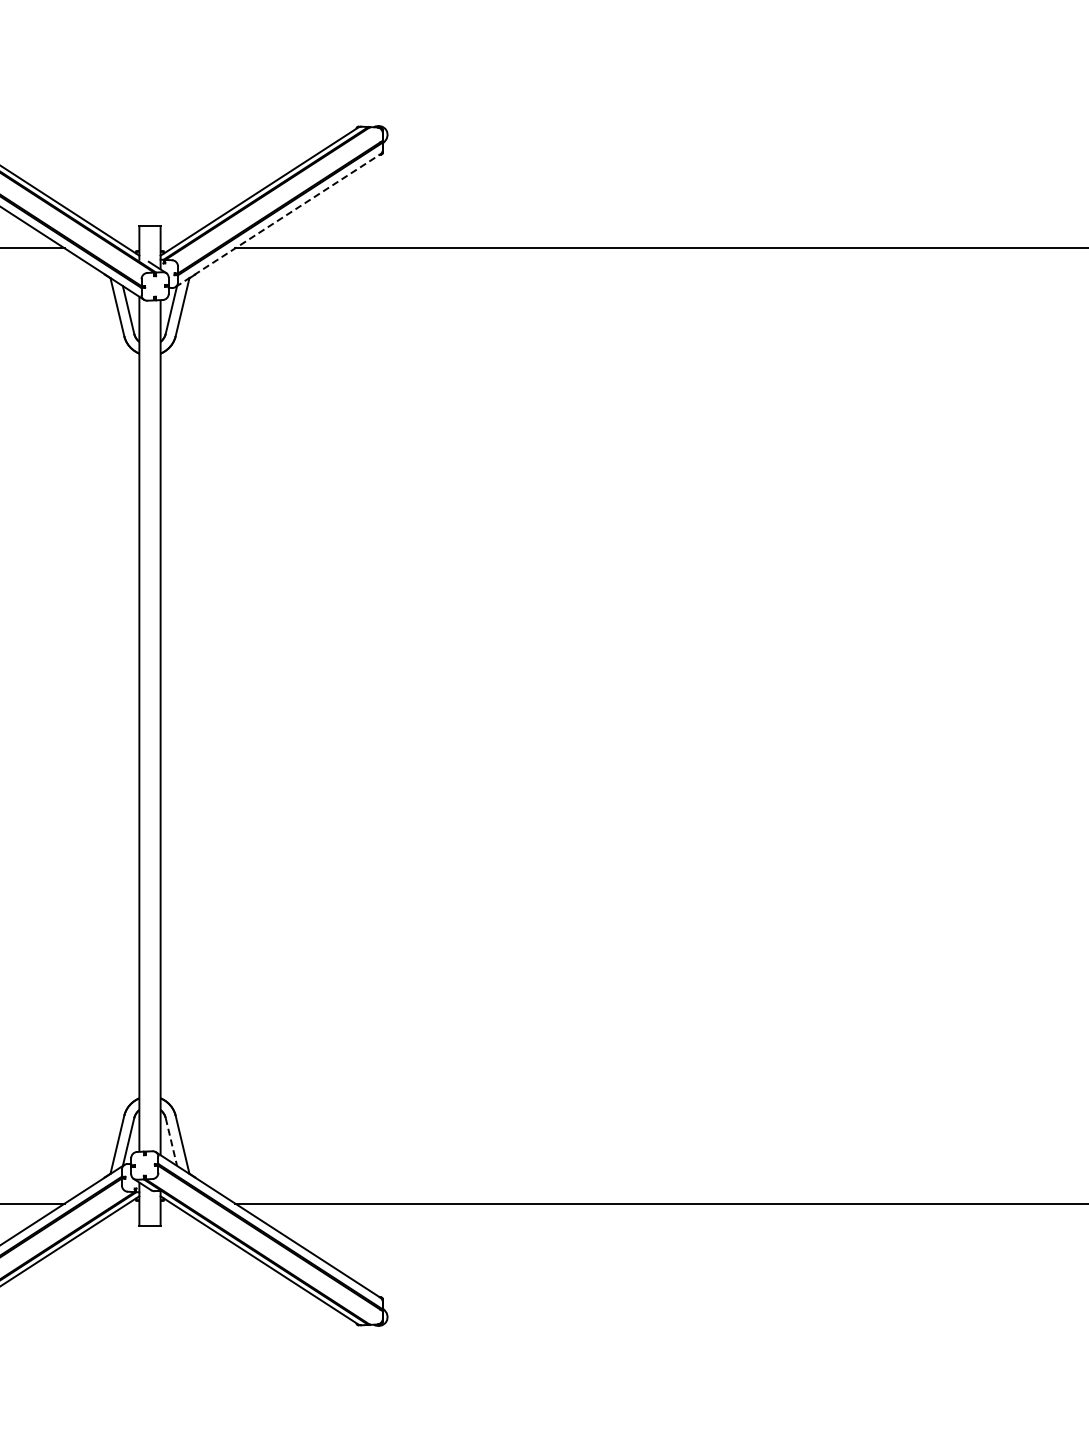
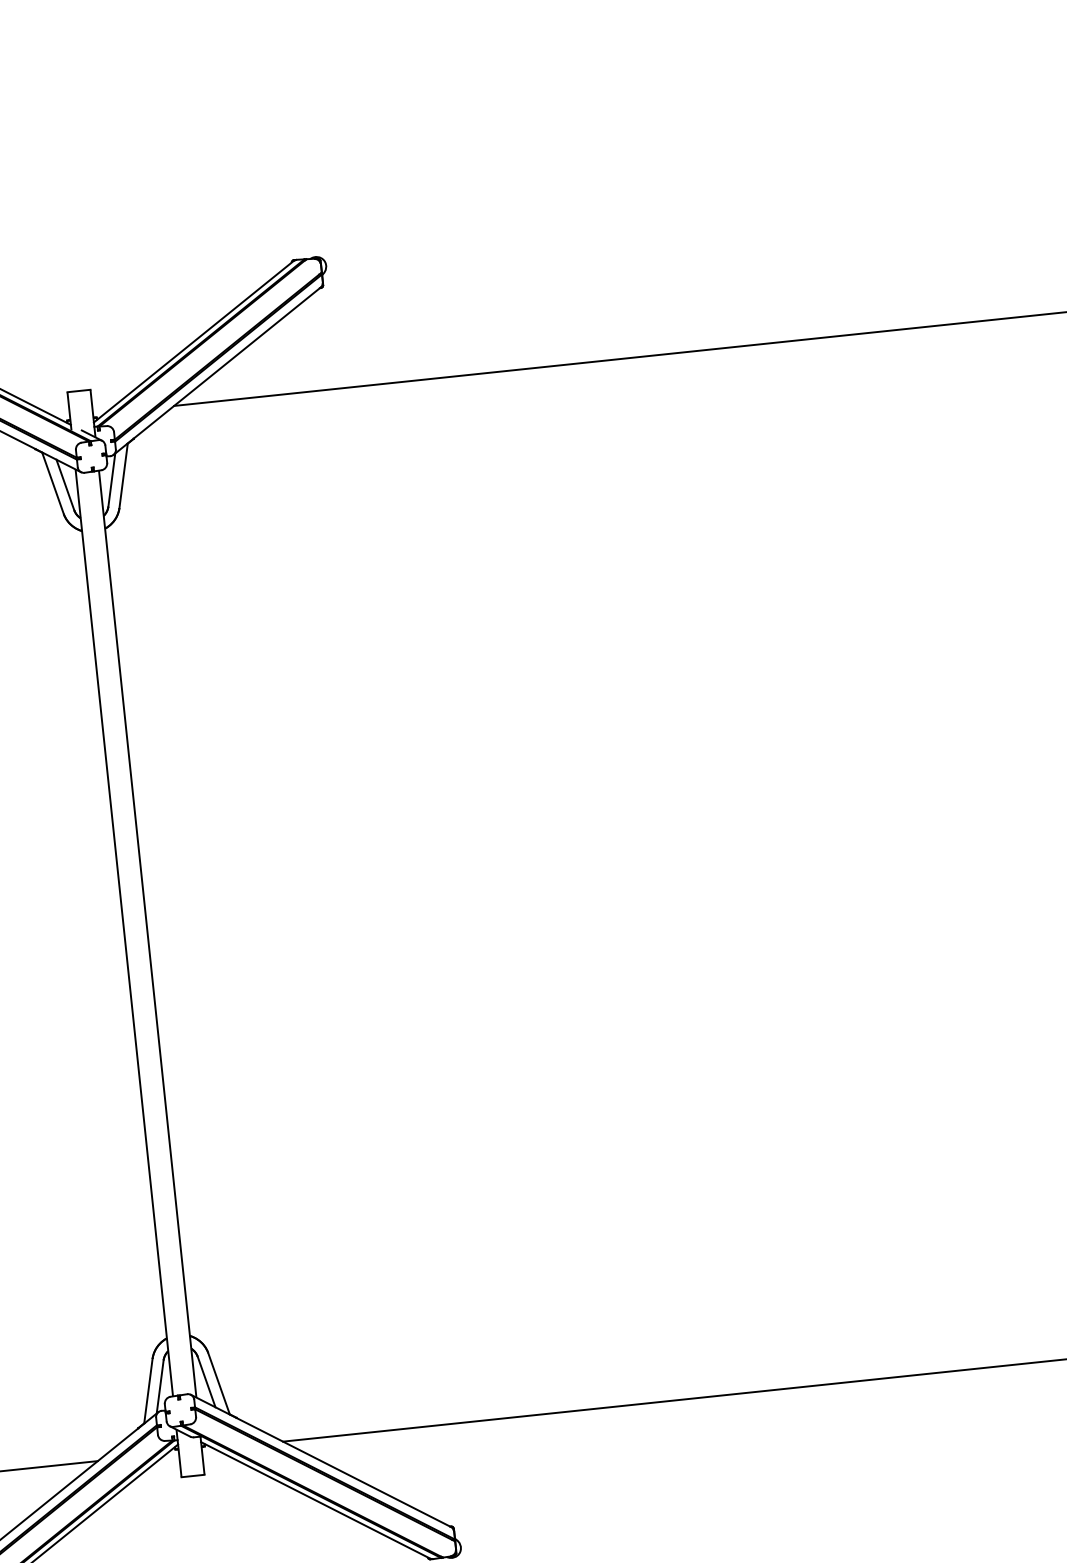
line: (278, 220) -> (217, 370), dashed -> solid
line: (171, 1142) -> (206, 1382), dashed -> solid

